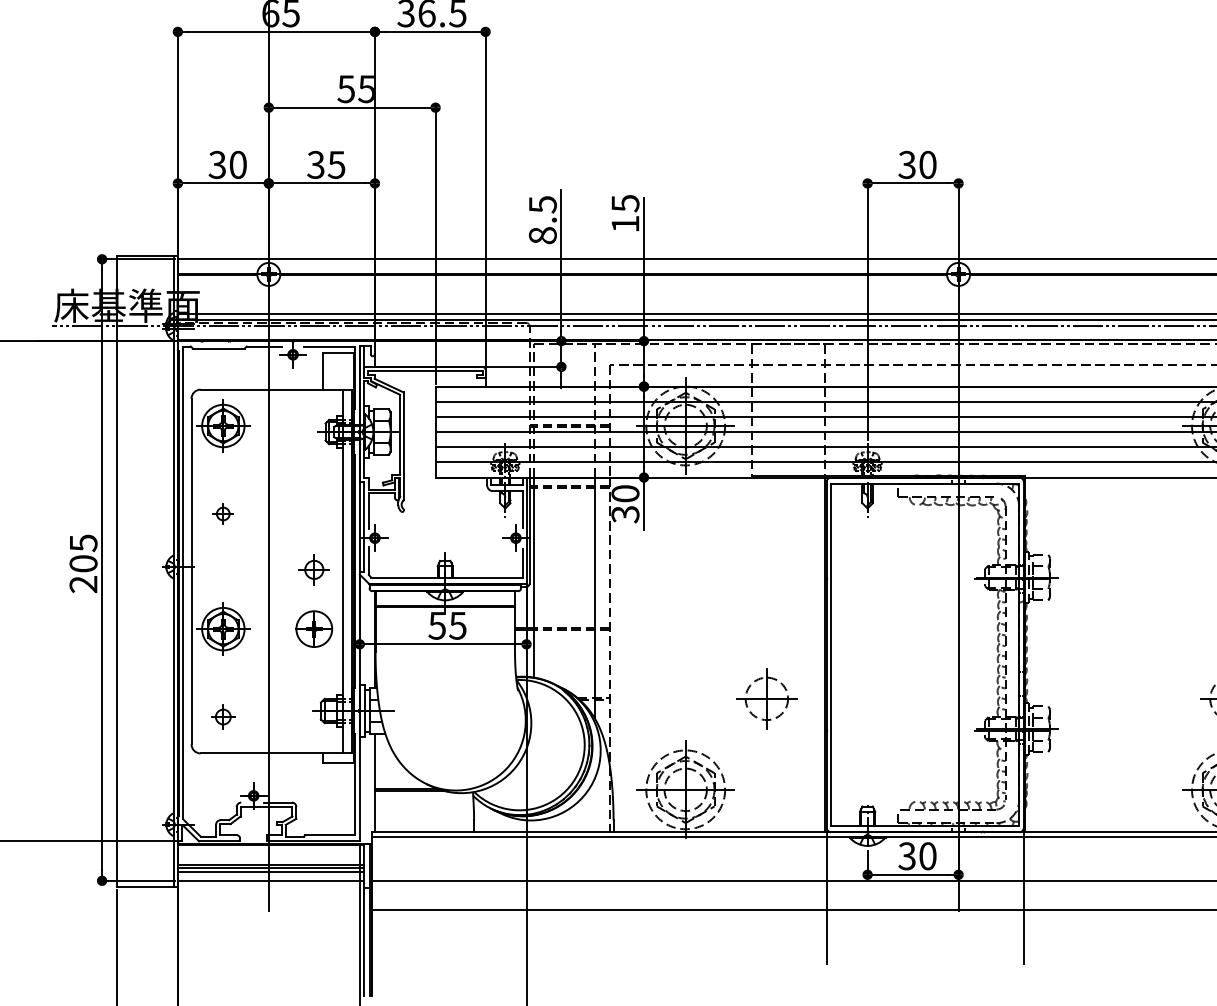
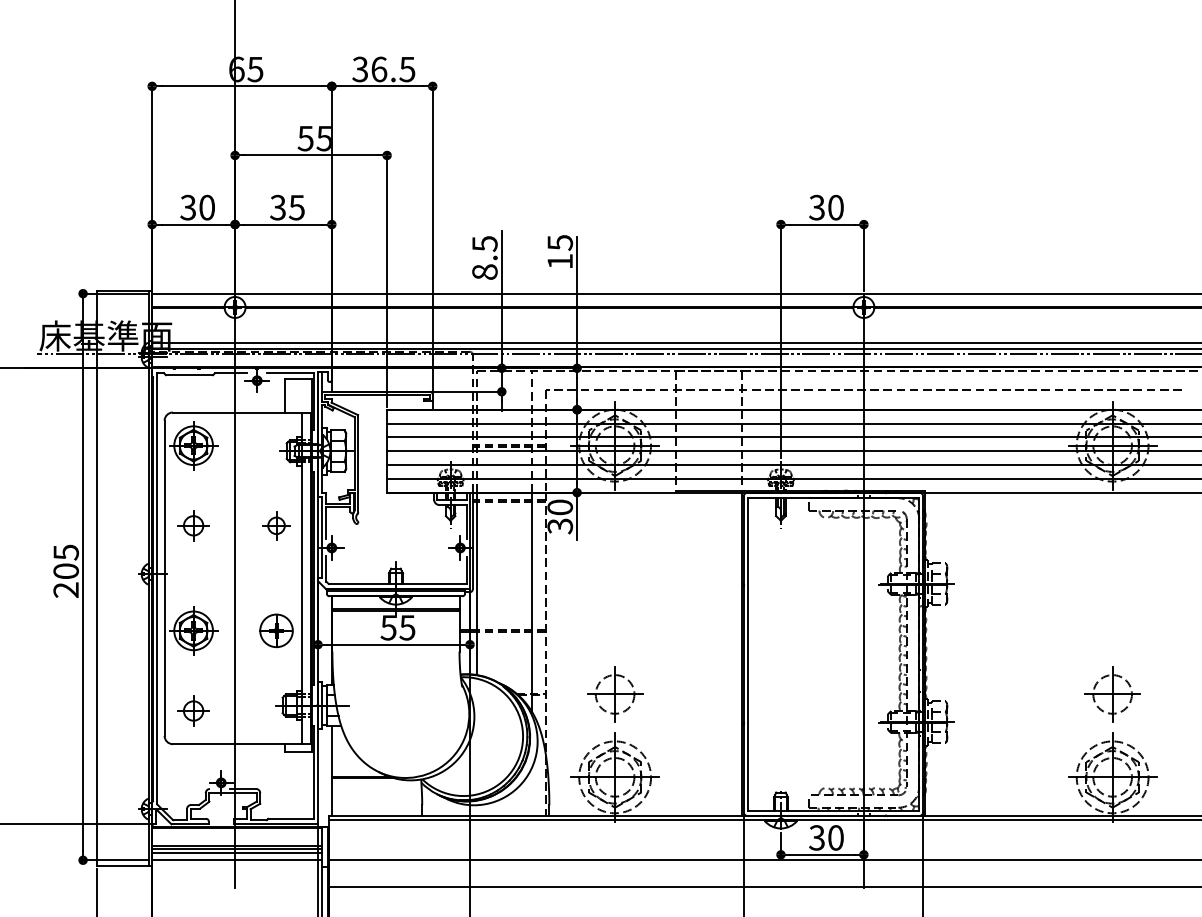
part: (223, 513) -> (193, 525), size x1.67
part: (314, 569) -> (276, 525), moved
part: (767, 698) -> (615, 694), moved
part: (223, 716) -> (193, 710), size x1.43

